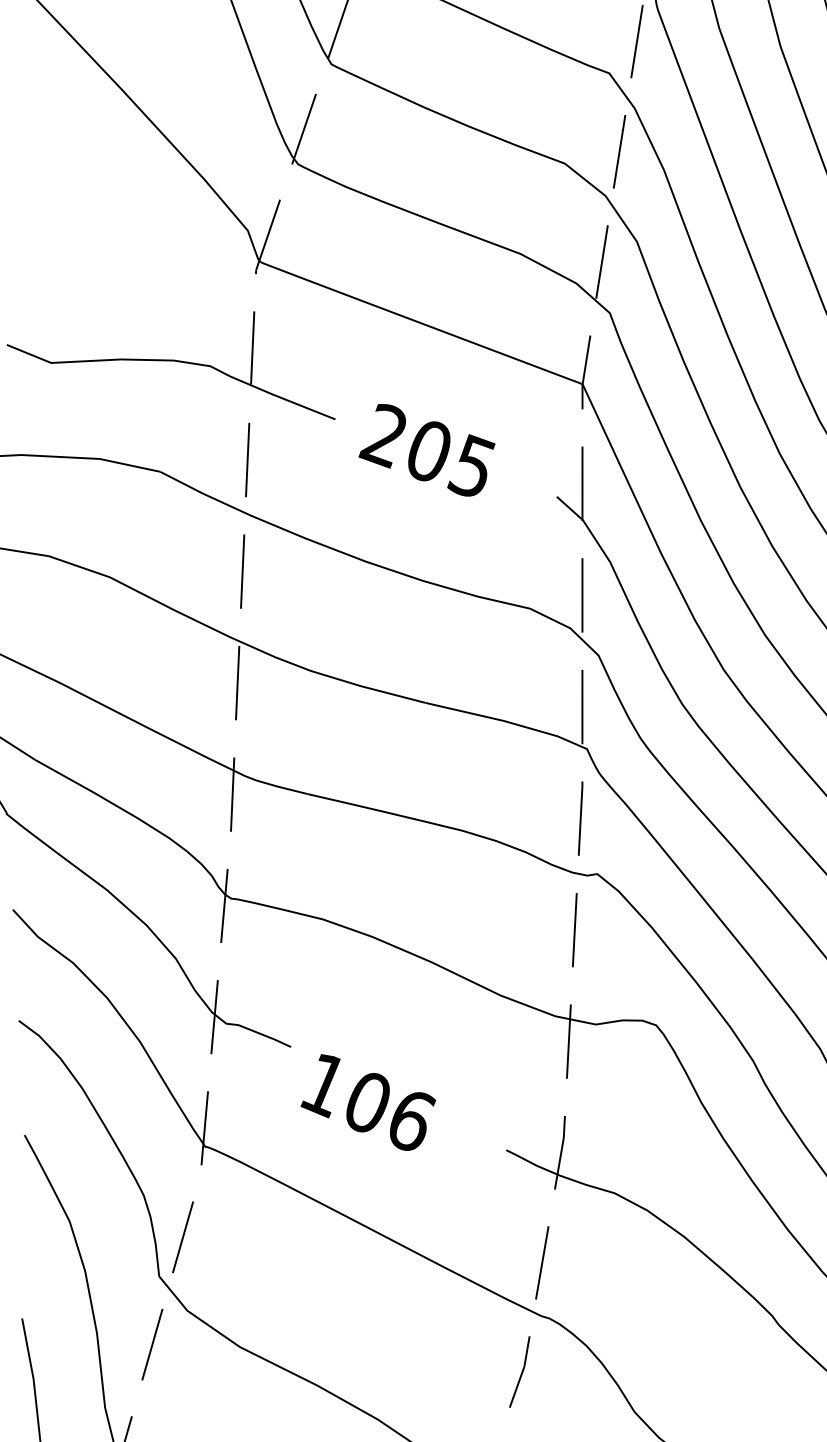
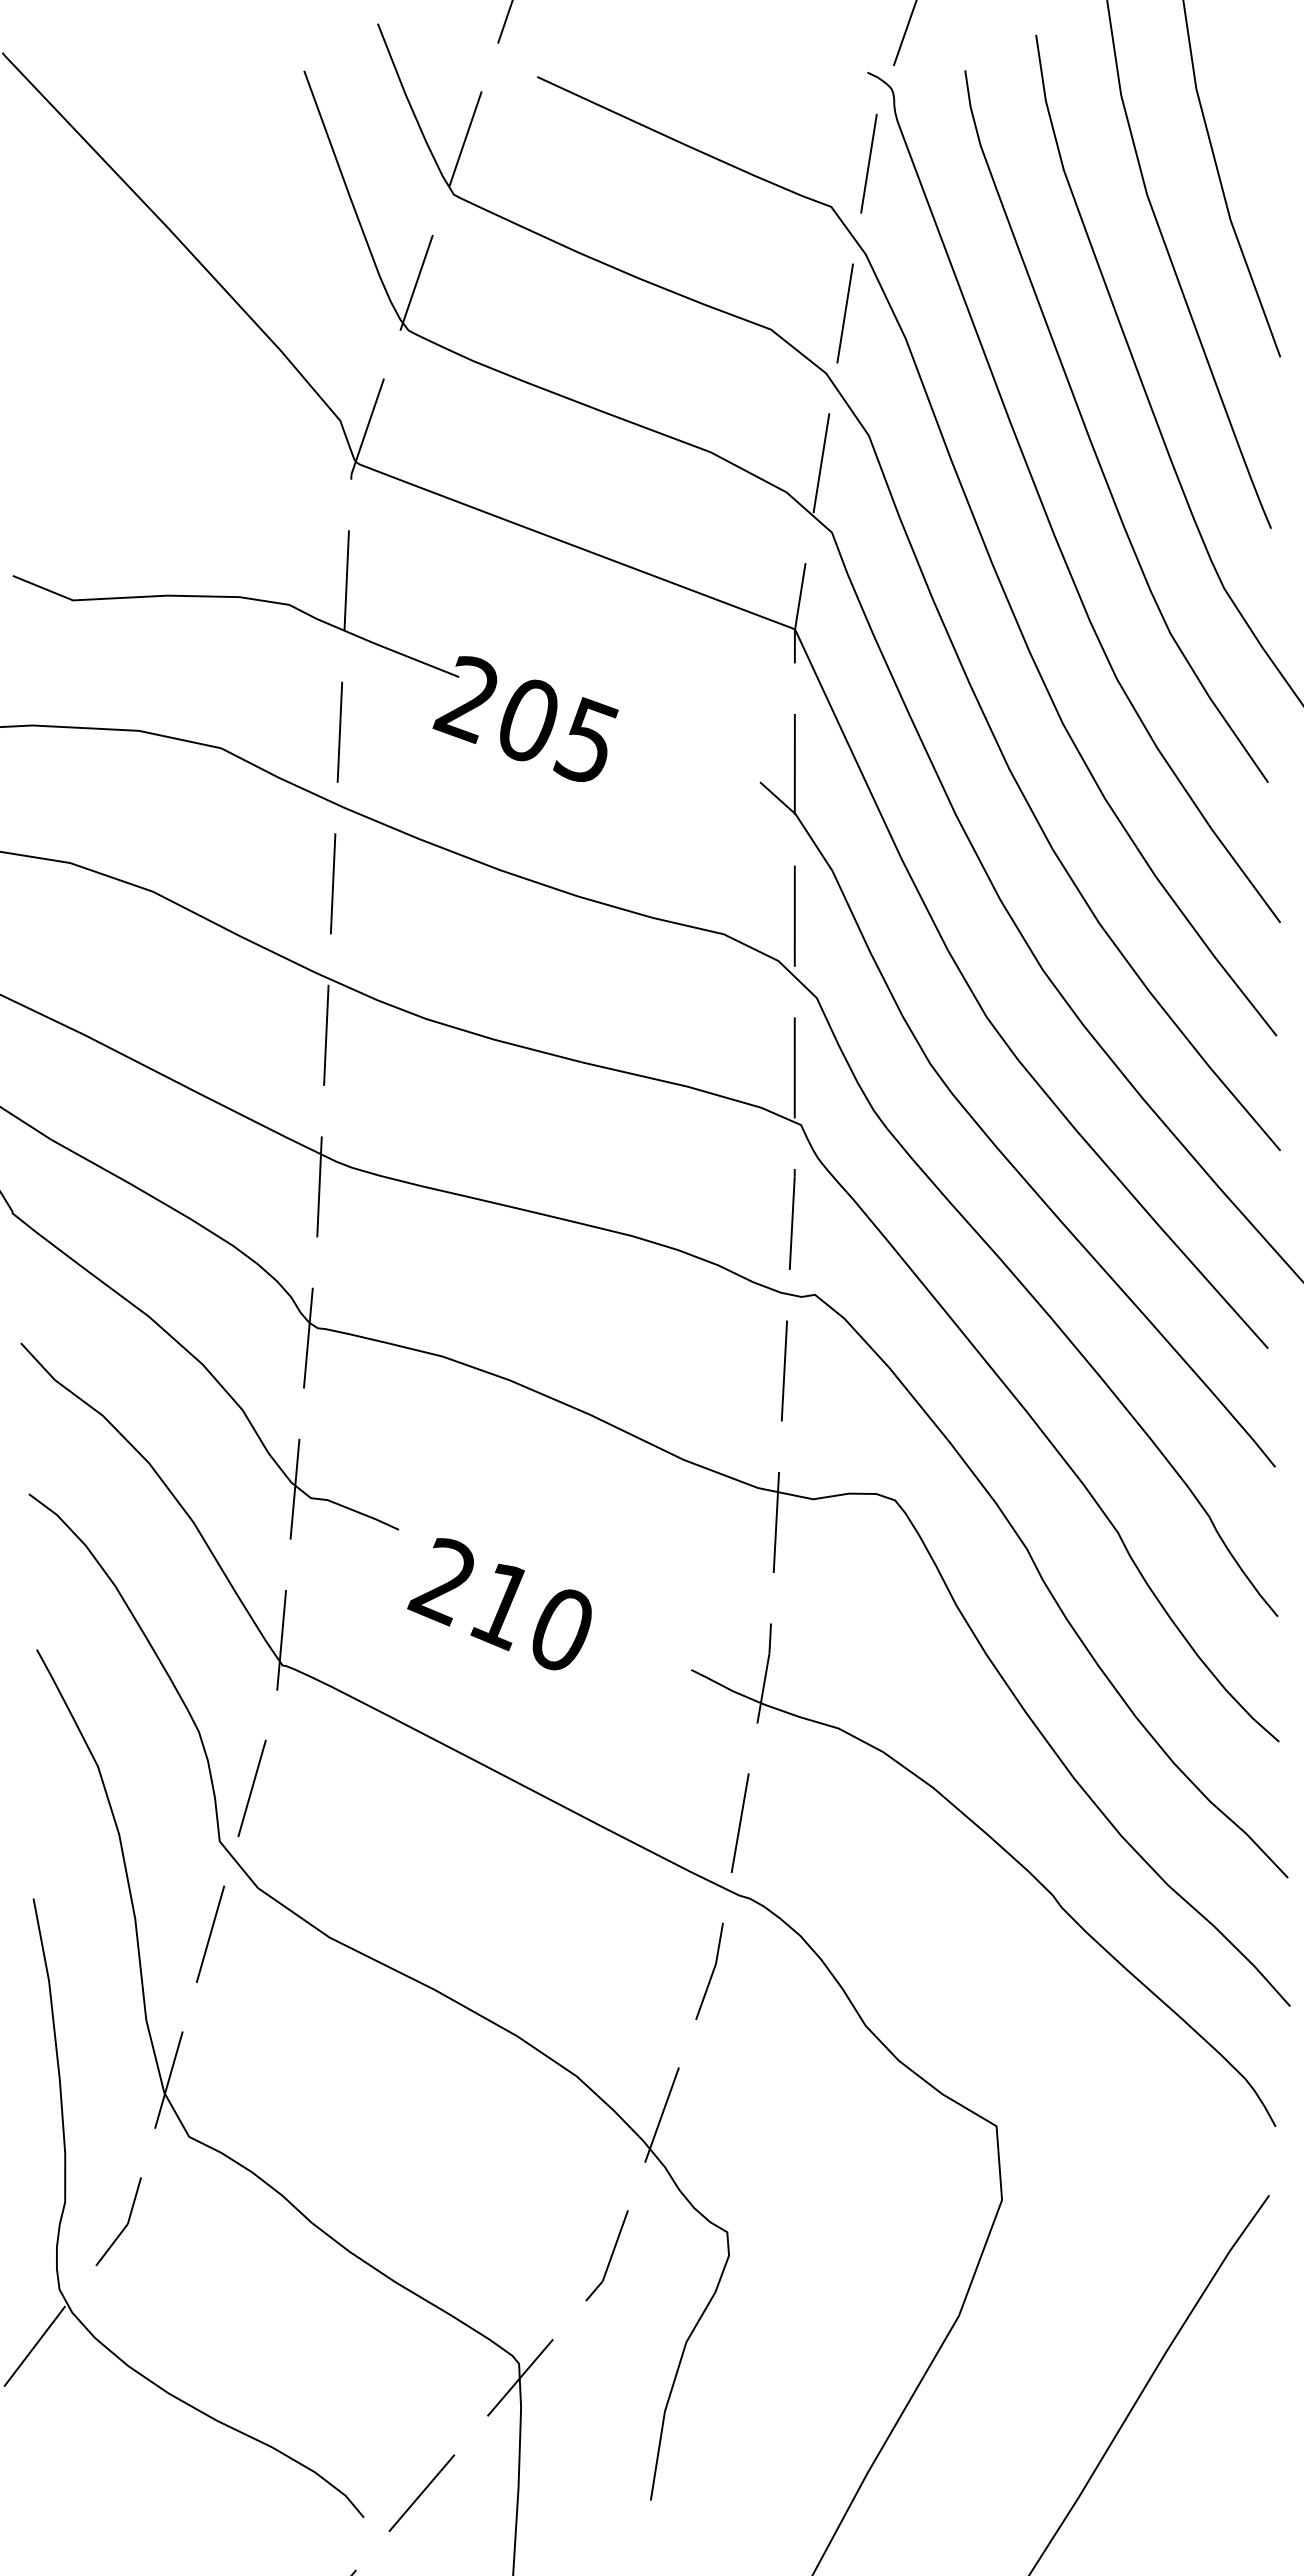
text: (426, 449) -> (525, 718), moved
text: (366, 1101) -> (501, 1604), 106 -> 210

